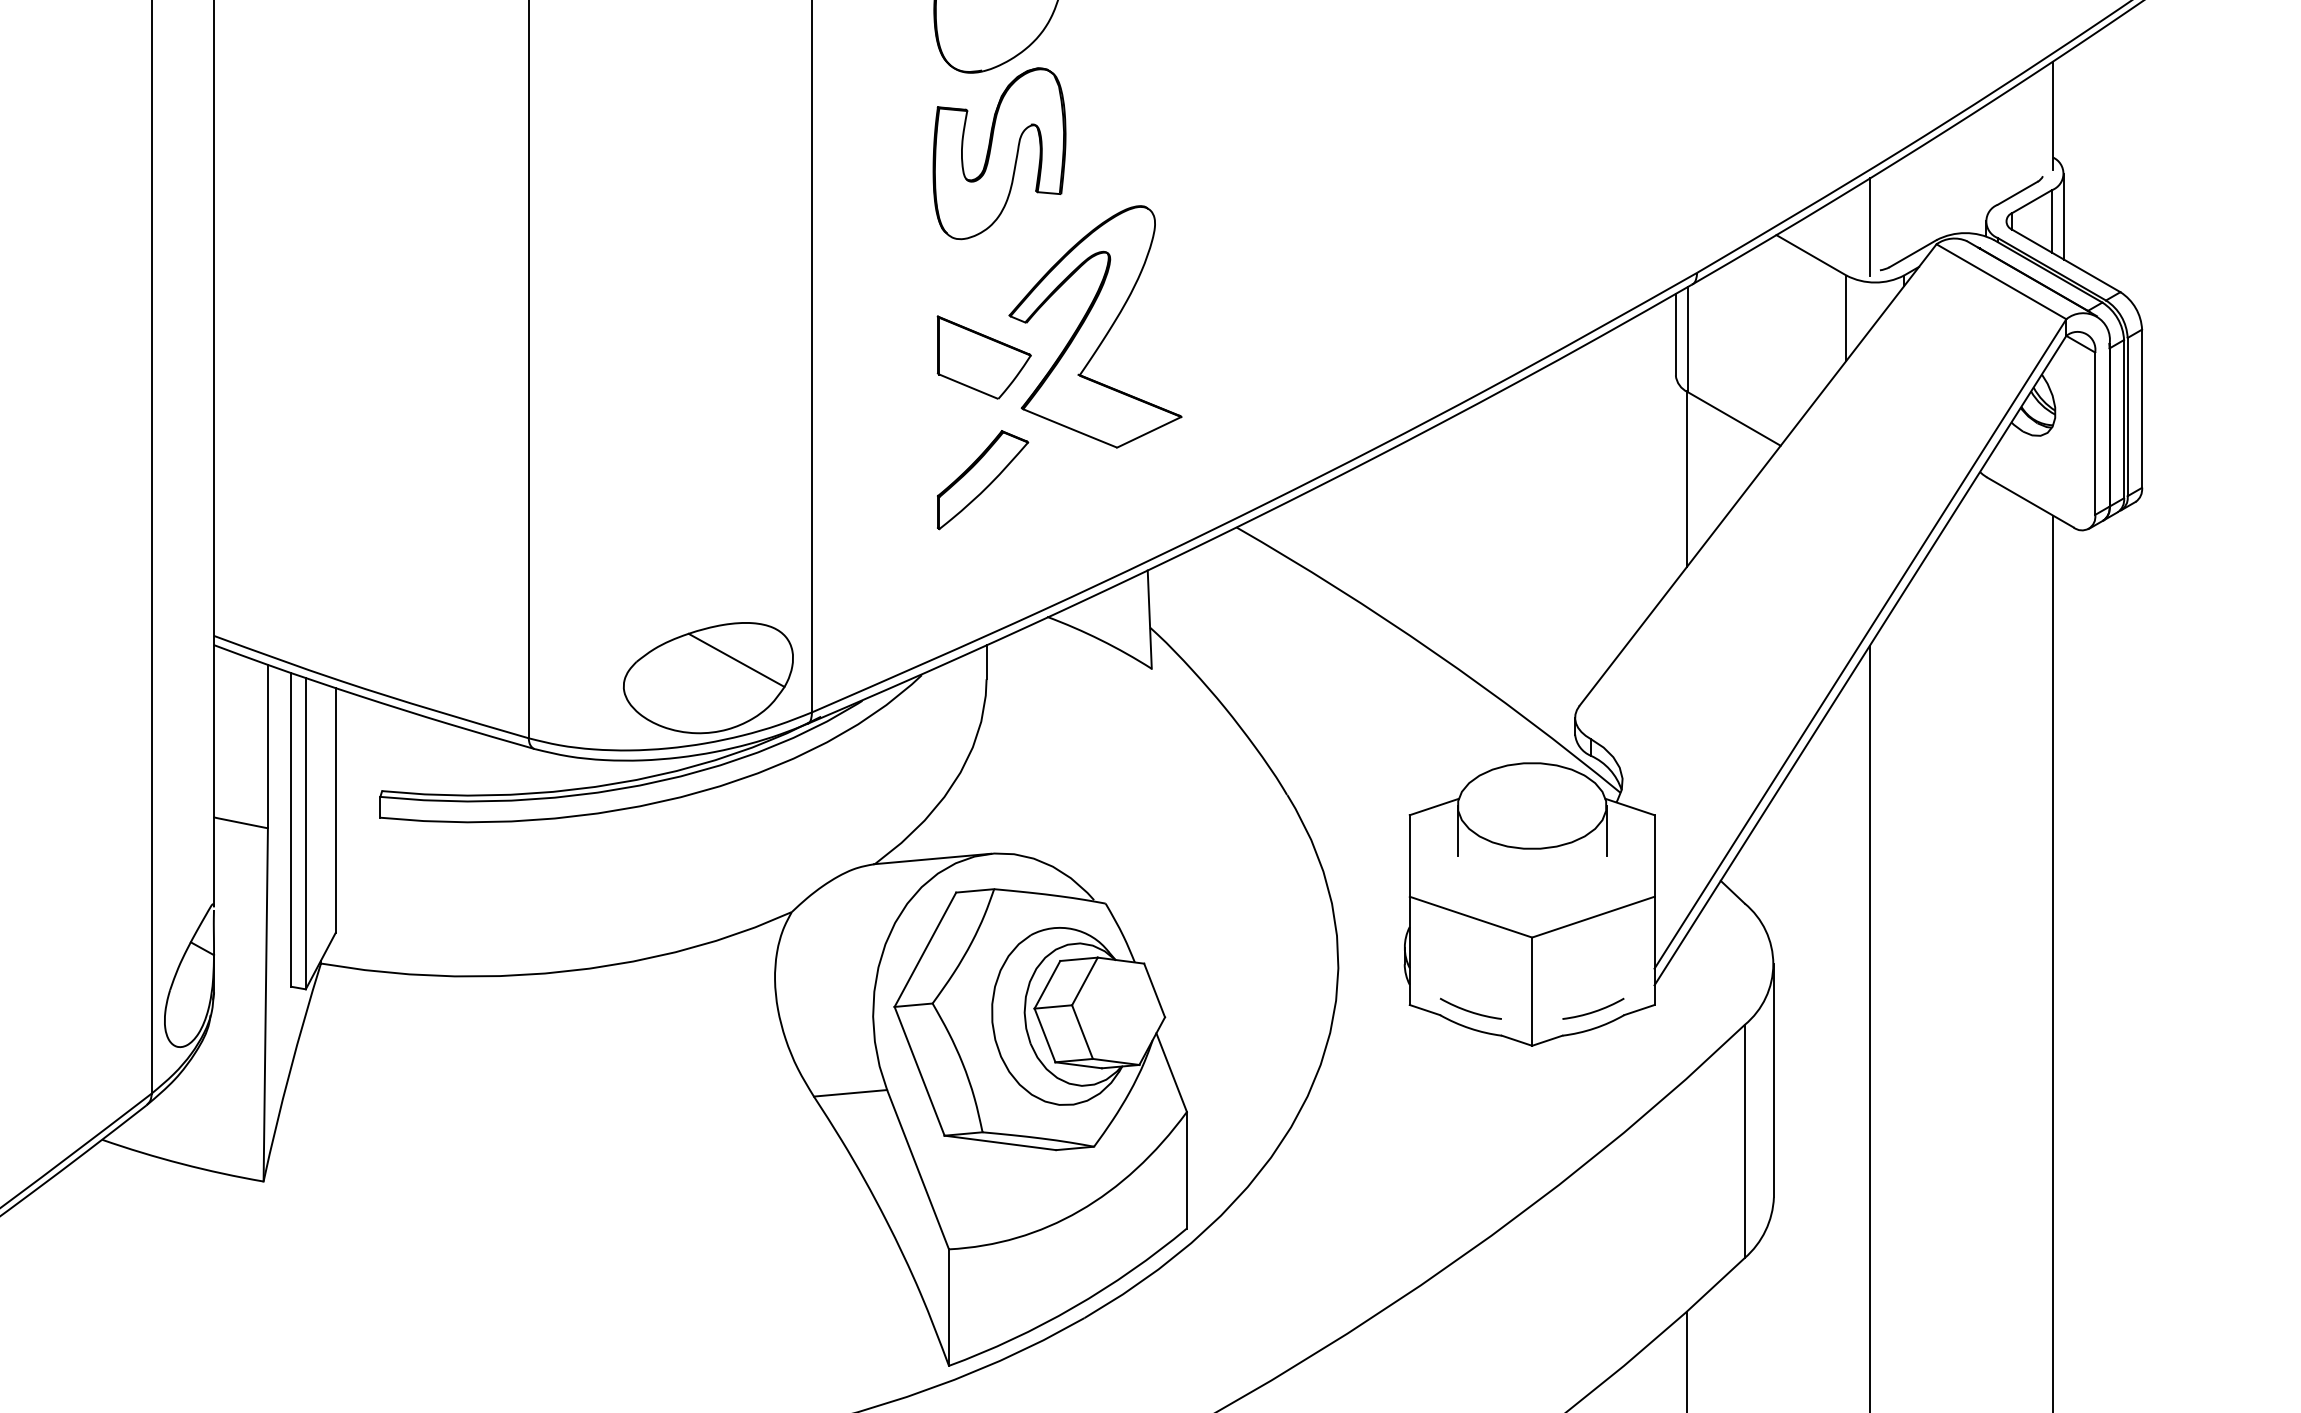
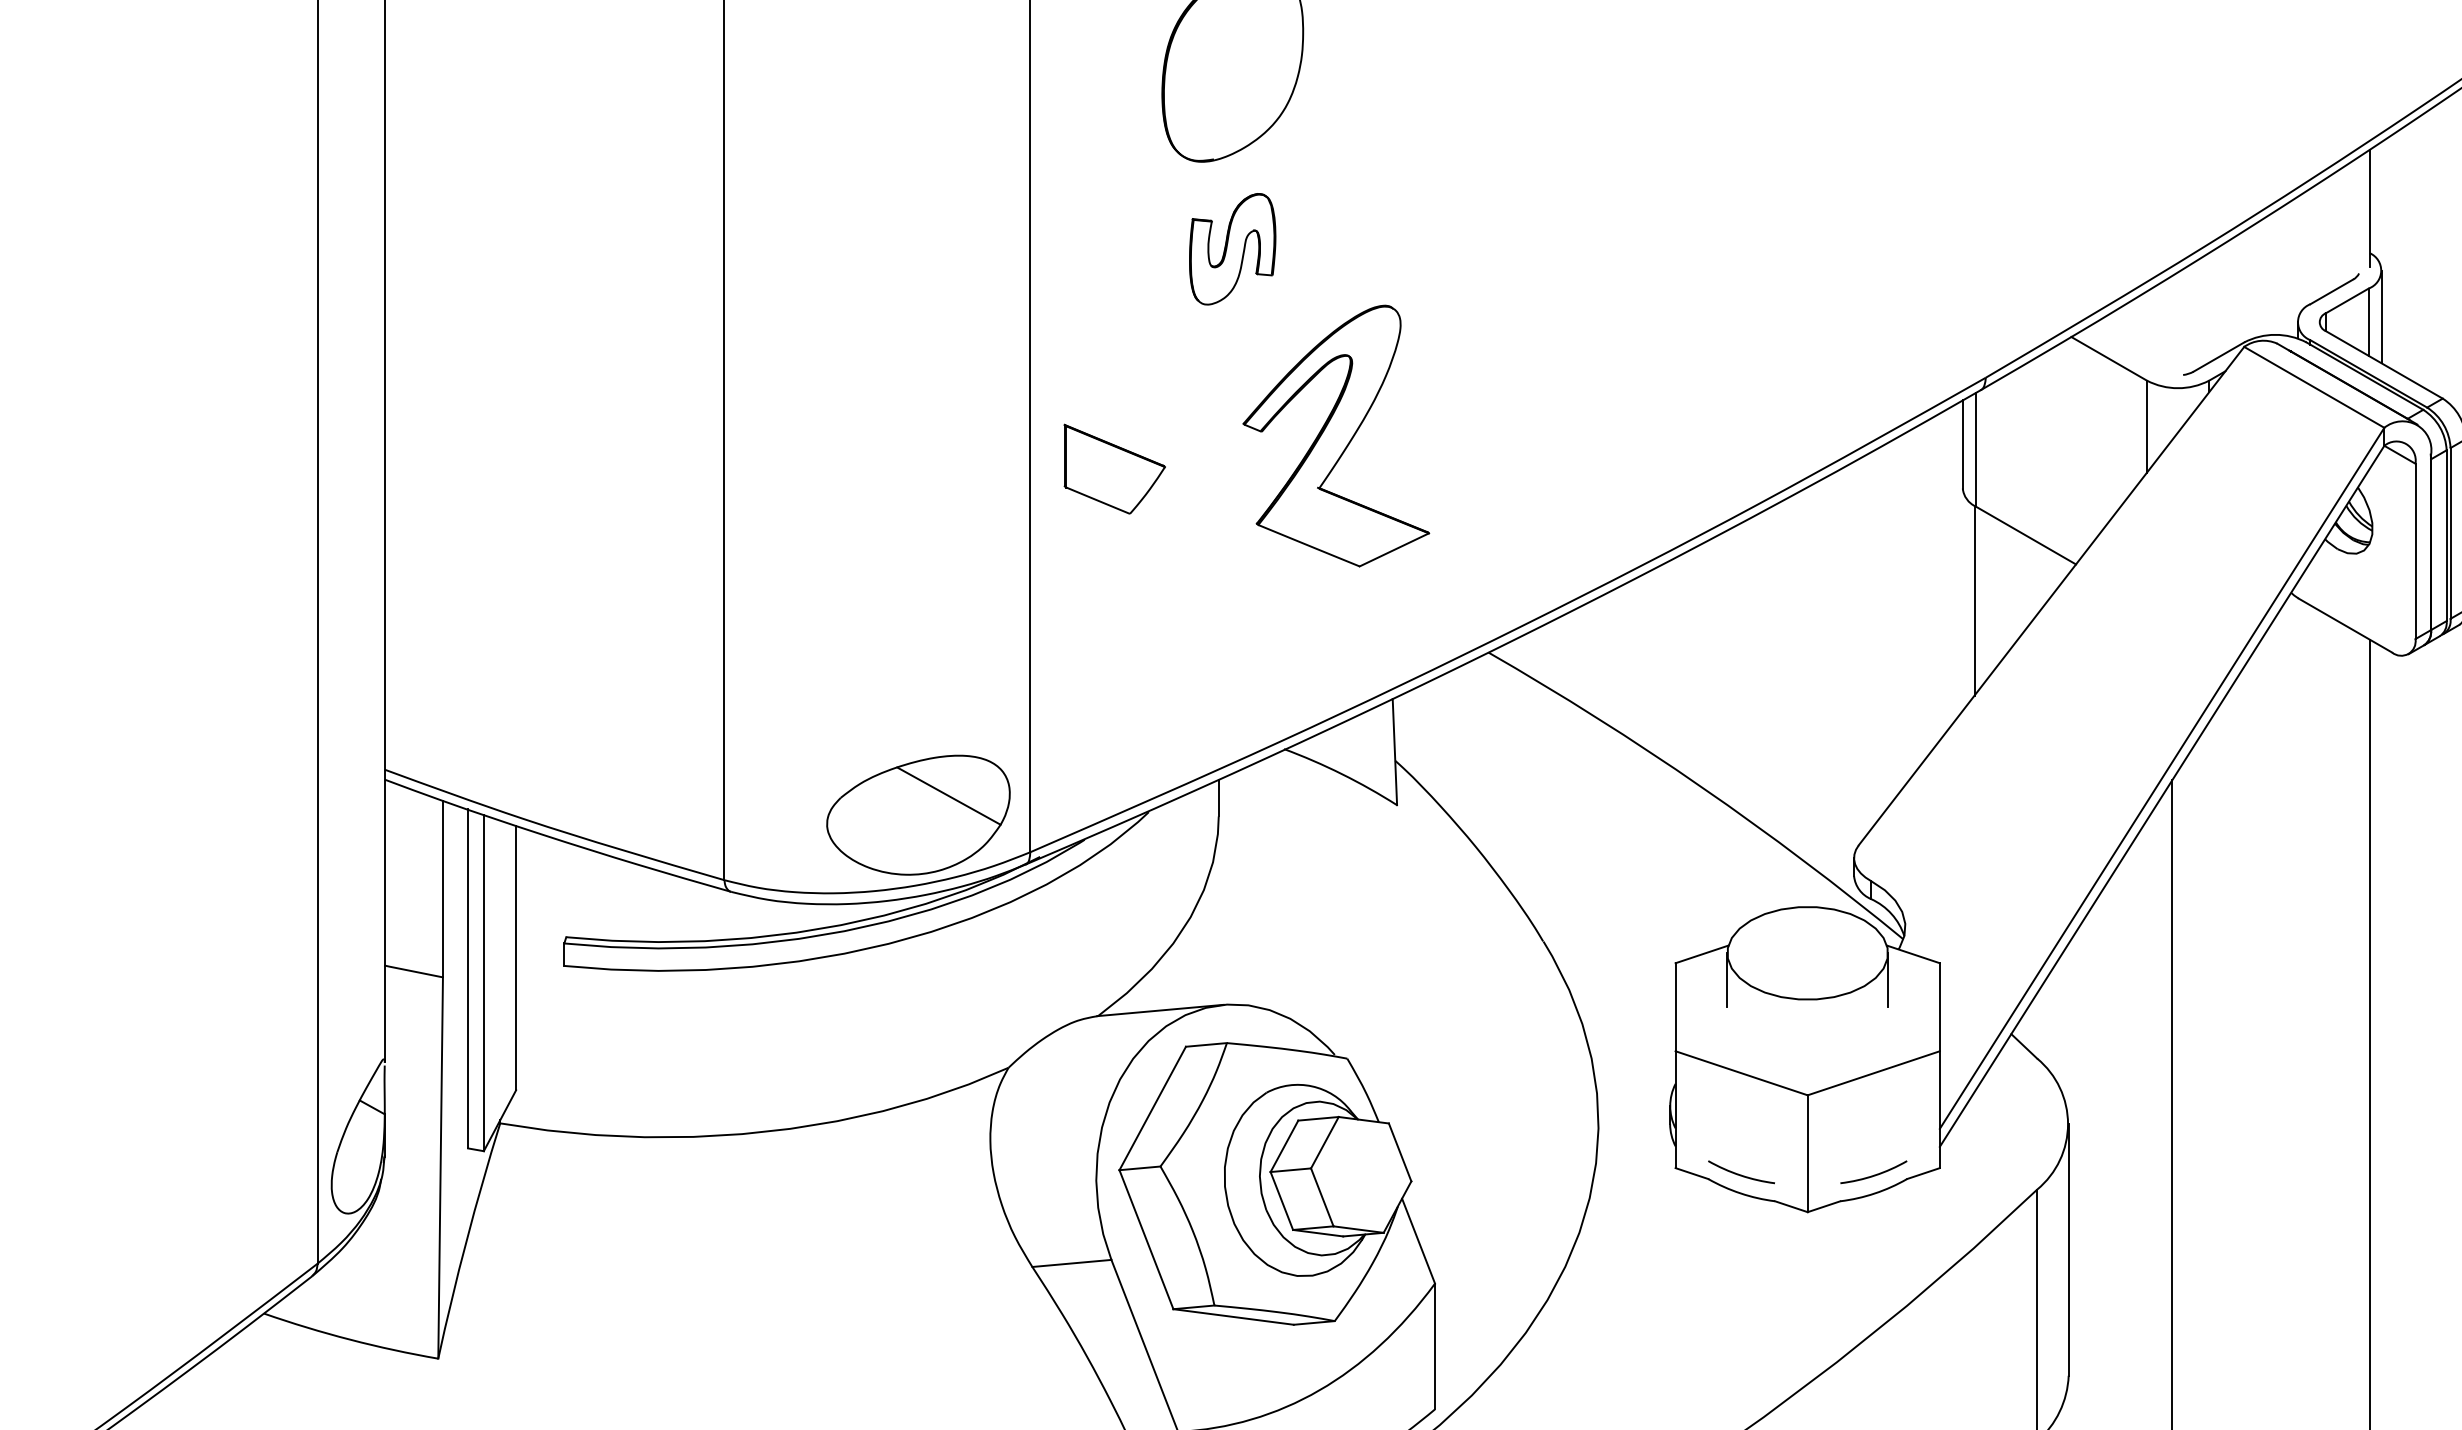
part: (999, 153) -> (1232, 248), size x0.6
line: (1869, 227) -> (2171, 328), removed
part: (983, 357) -> (1113, 469), moved
part: (983, 480) -> (1215, 601), removed

